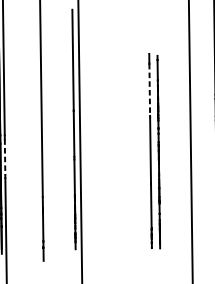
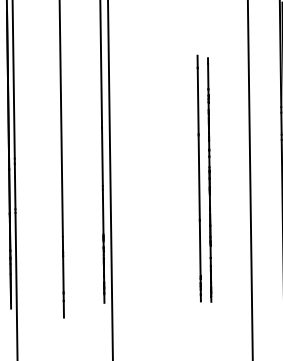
line: (149, 90) -> (198, 101), dashed -> solid
line: (5, 157) -> (15, 186), dashed -> solid

